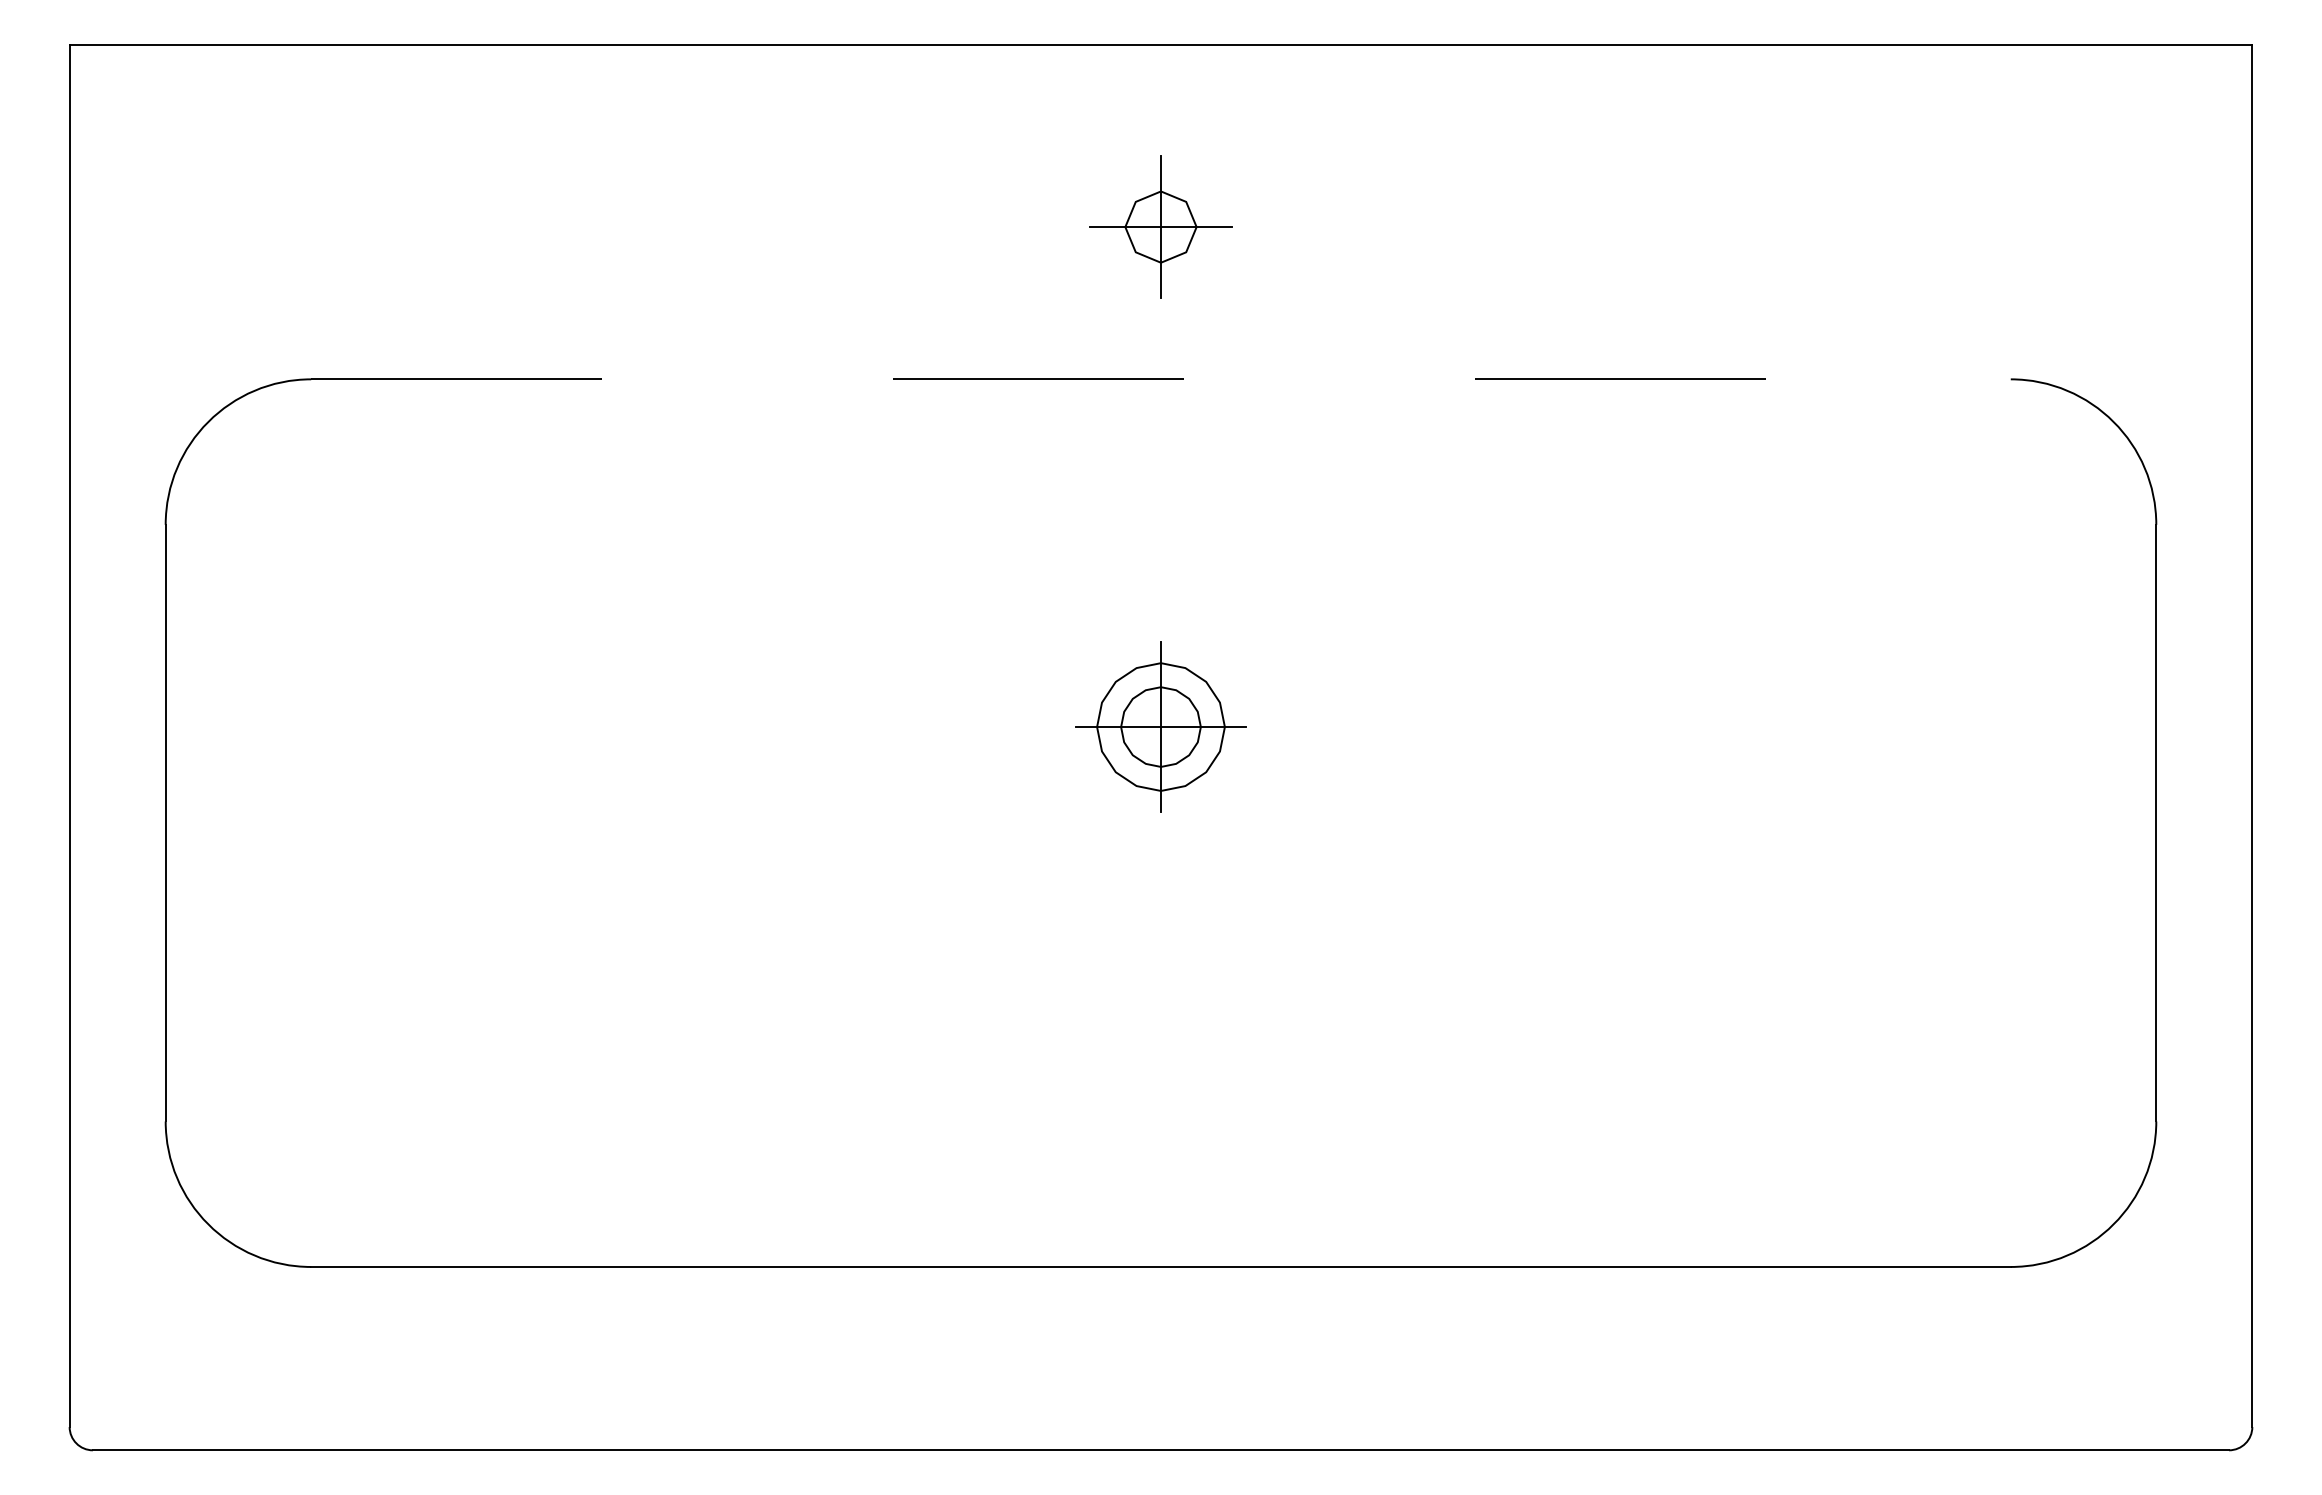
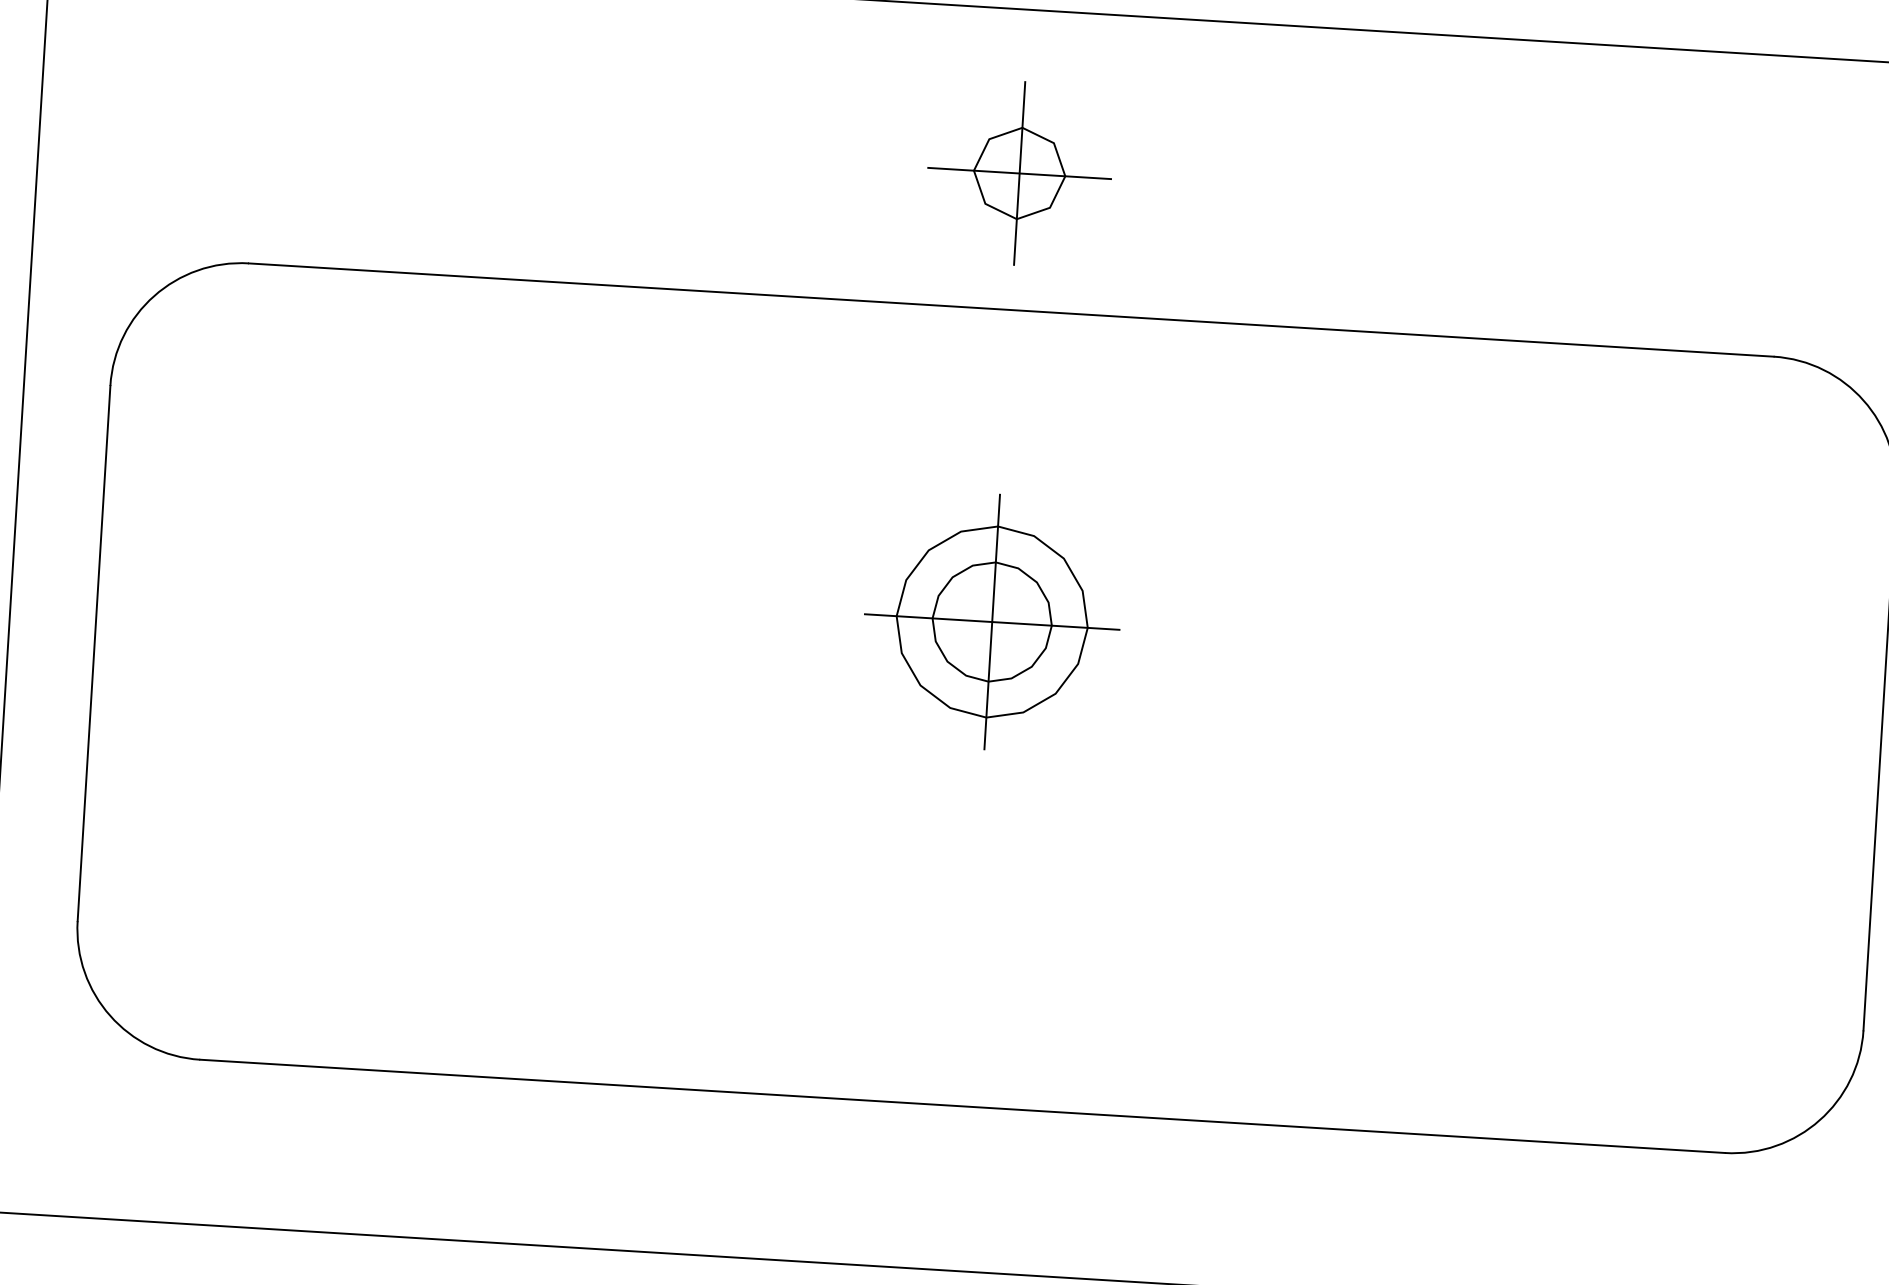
part: (1160, 226) -> (1019, 172), size x1.43
line: (1161, 379) -> (1011, 310), dashed -> solid
part: (1160, 726) -> (991, 621), size x1.67

